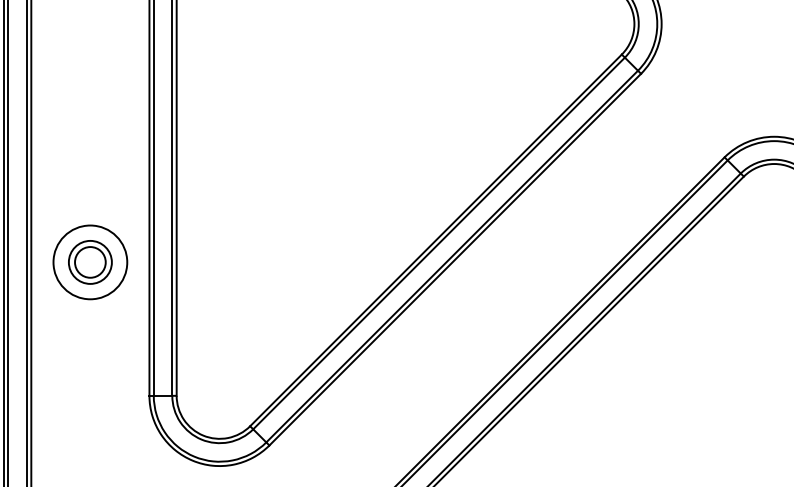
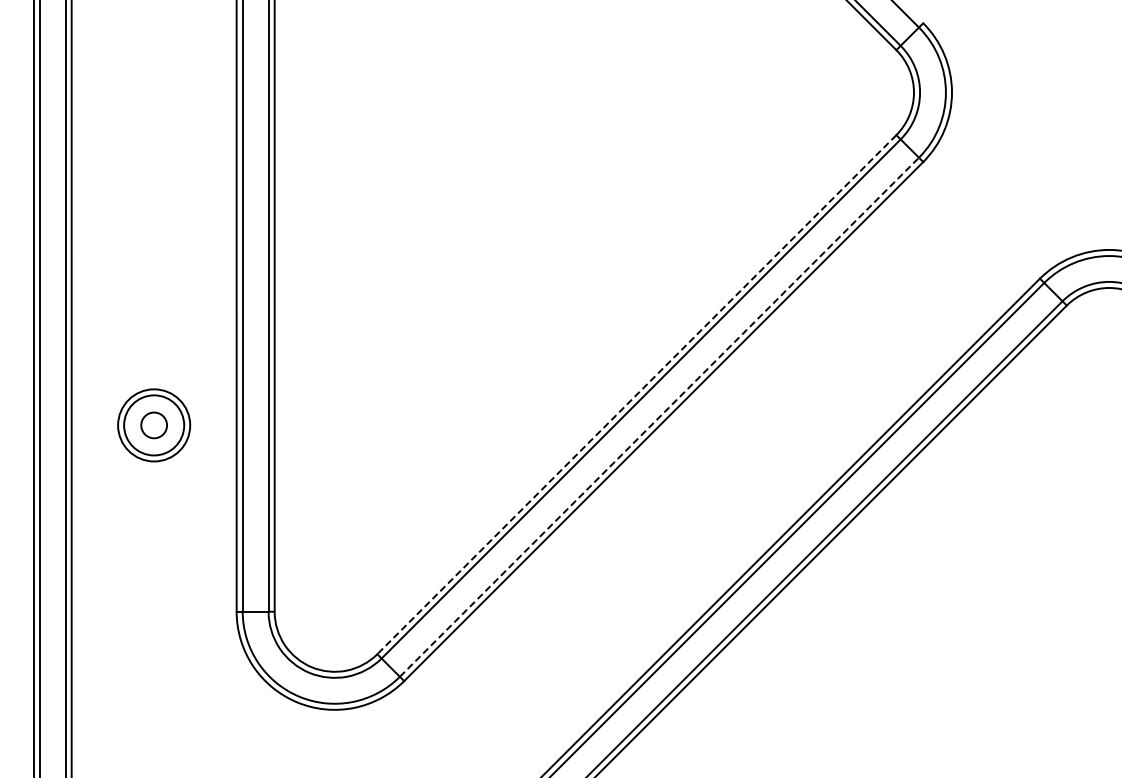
line: (435, 240) -> (636, 395), solid -> dashed
line: (452, 256) -> (659, 416), solid -> dashed
circle: (89, 261) -> (153, 424), size x0.6
circle: (89, 261) -> (153, 424), size x0.7

